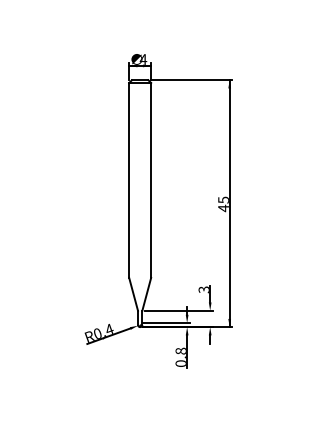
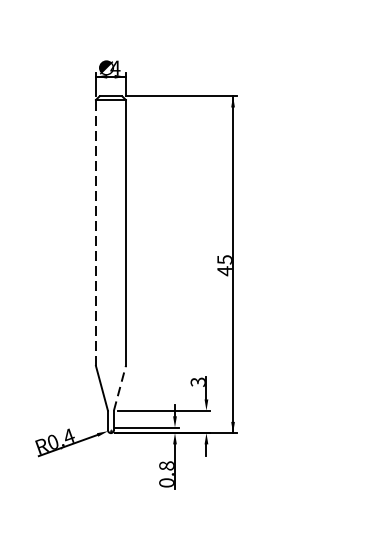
line: (129, 179) -> (96, 231), solid -> dashed
line: (146, 294) -> (119, 388), solid -> dashed

